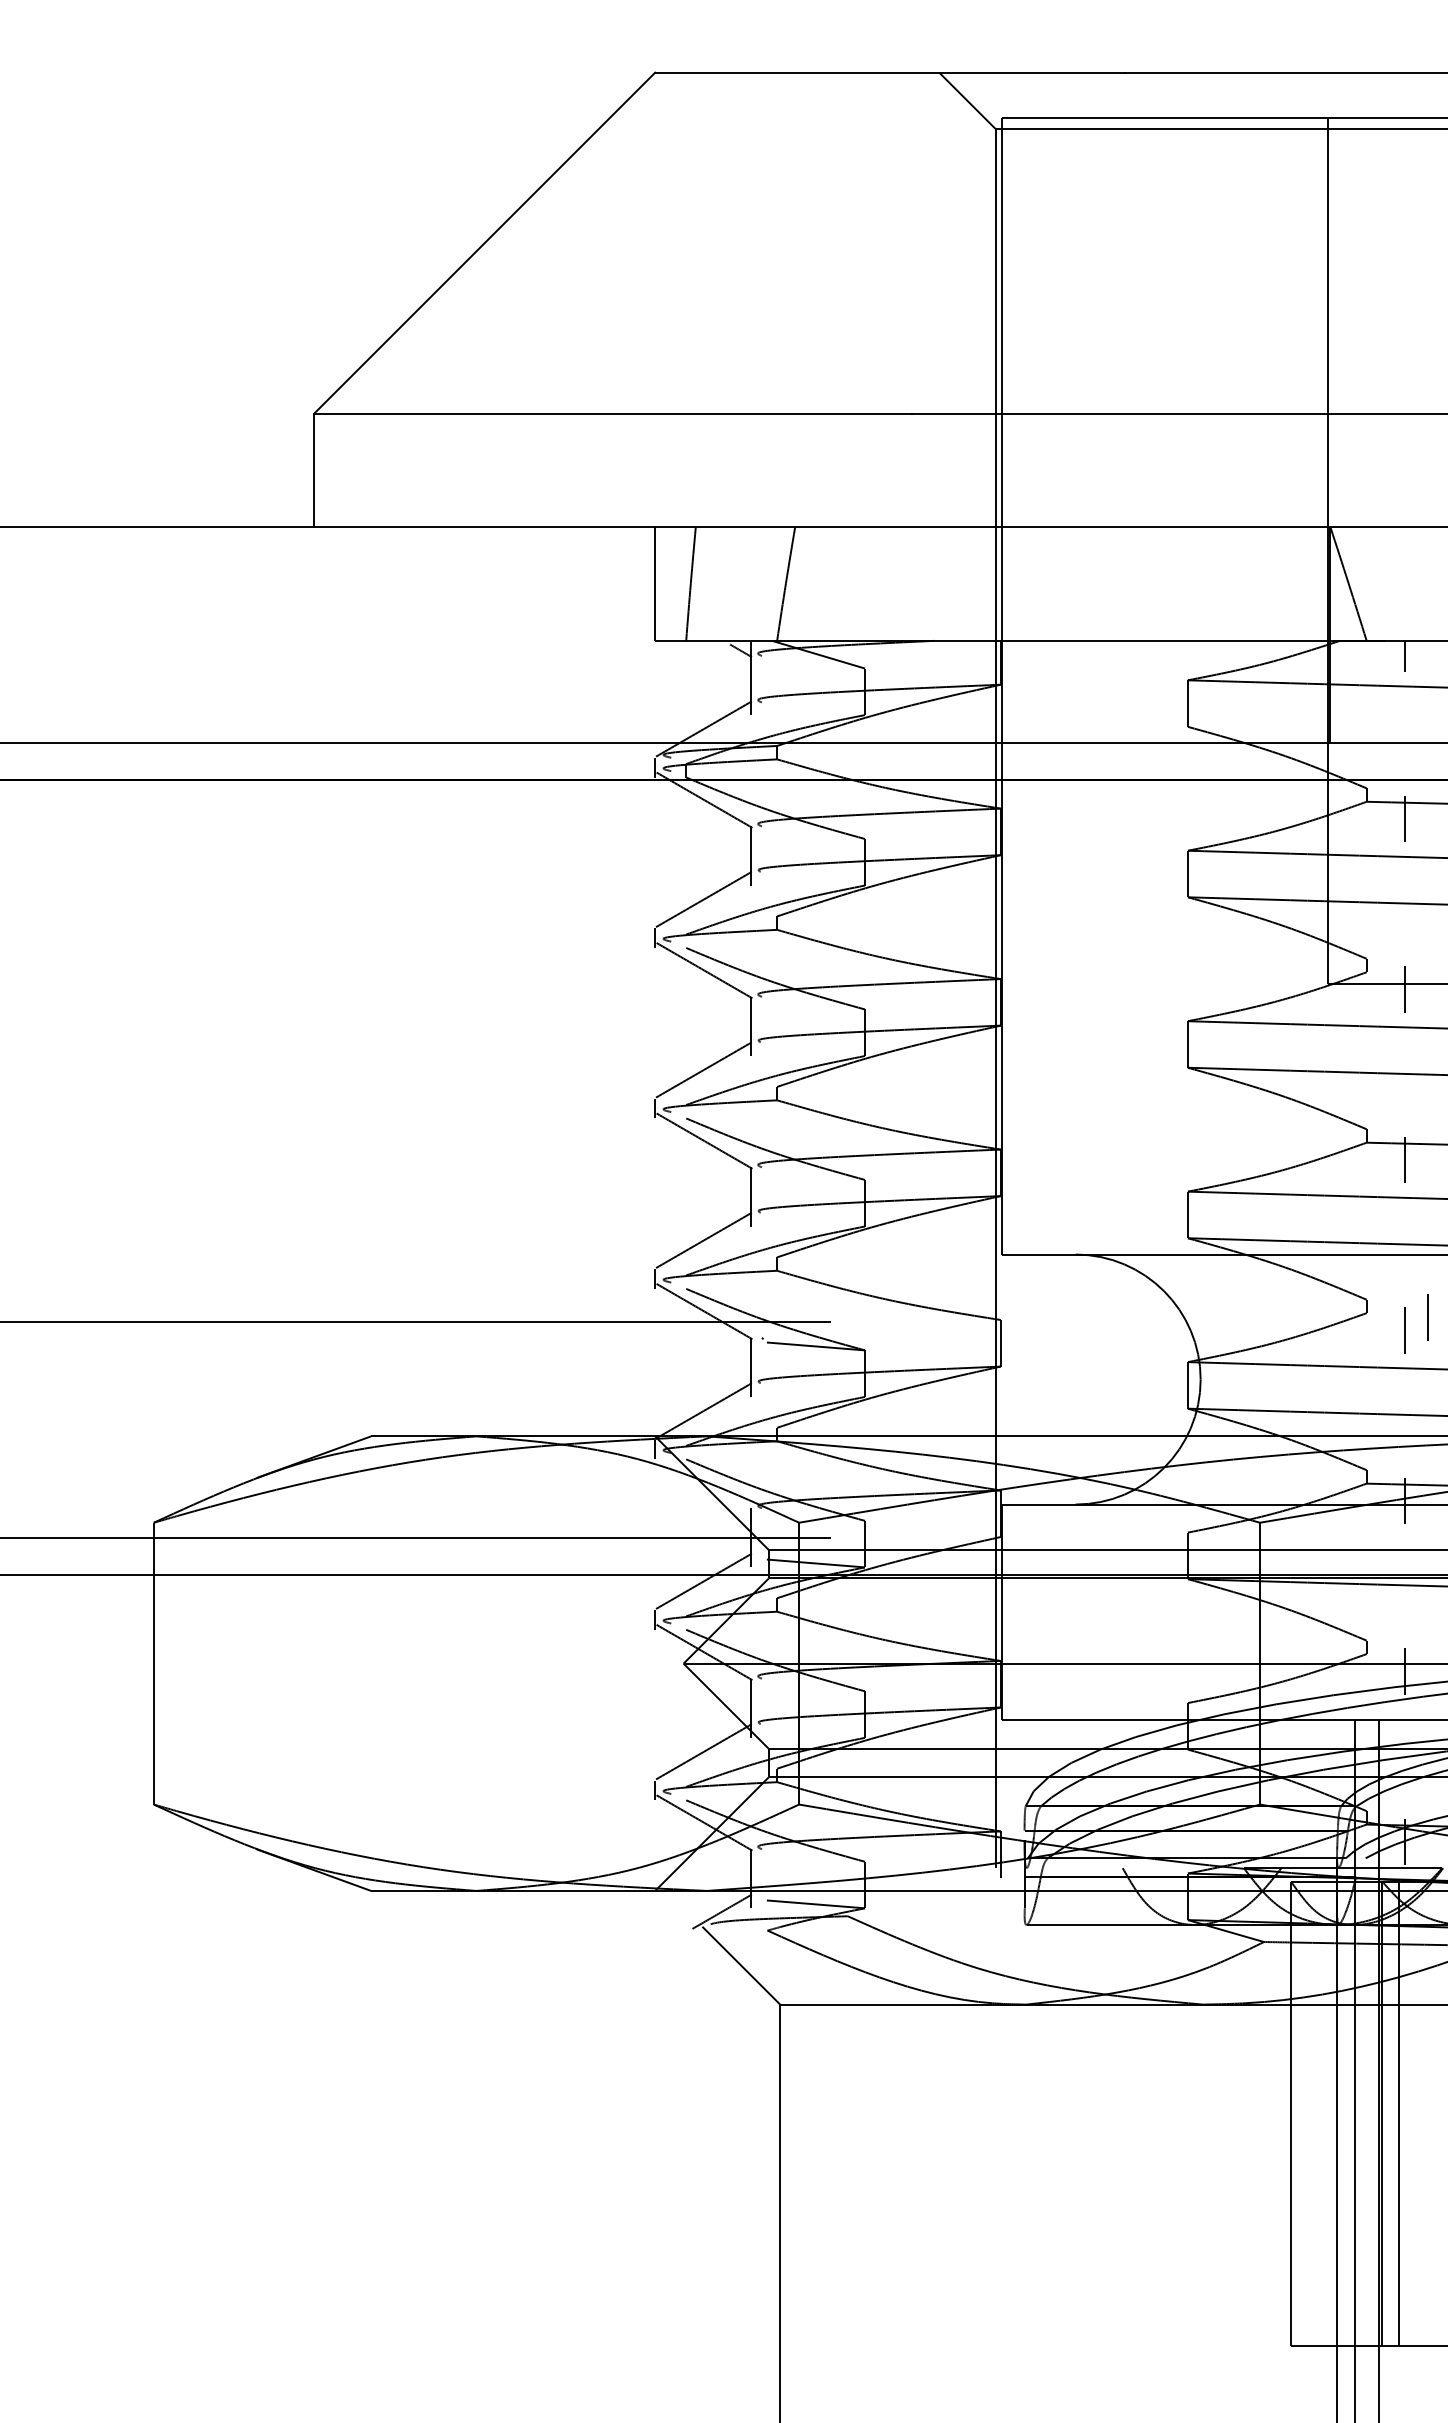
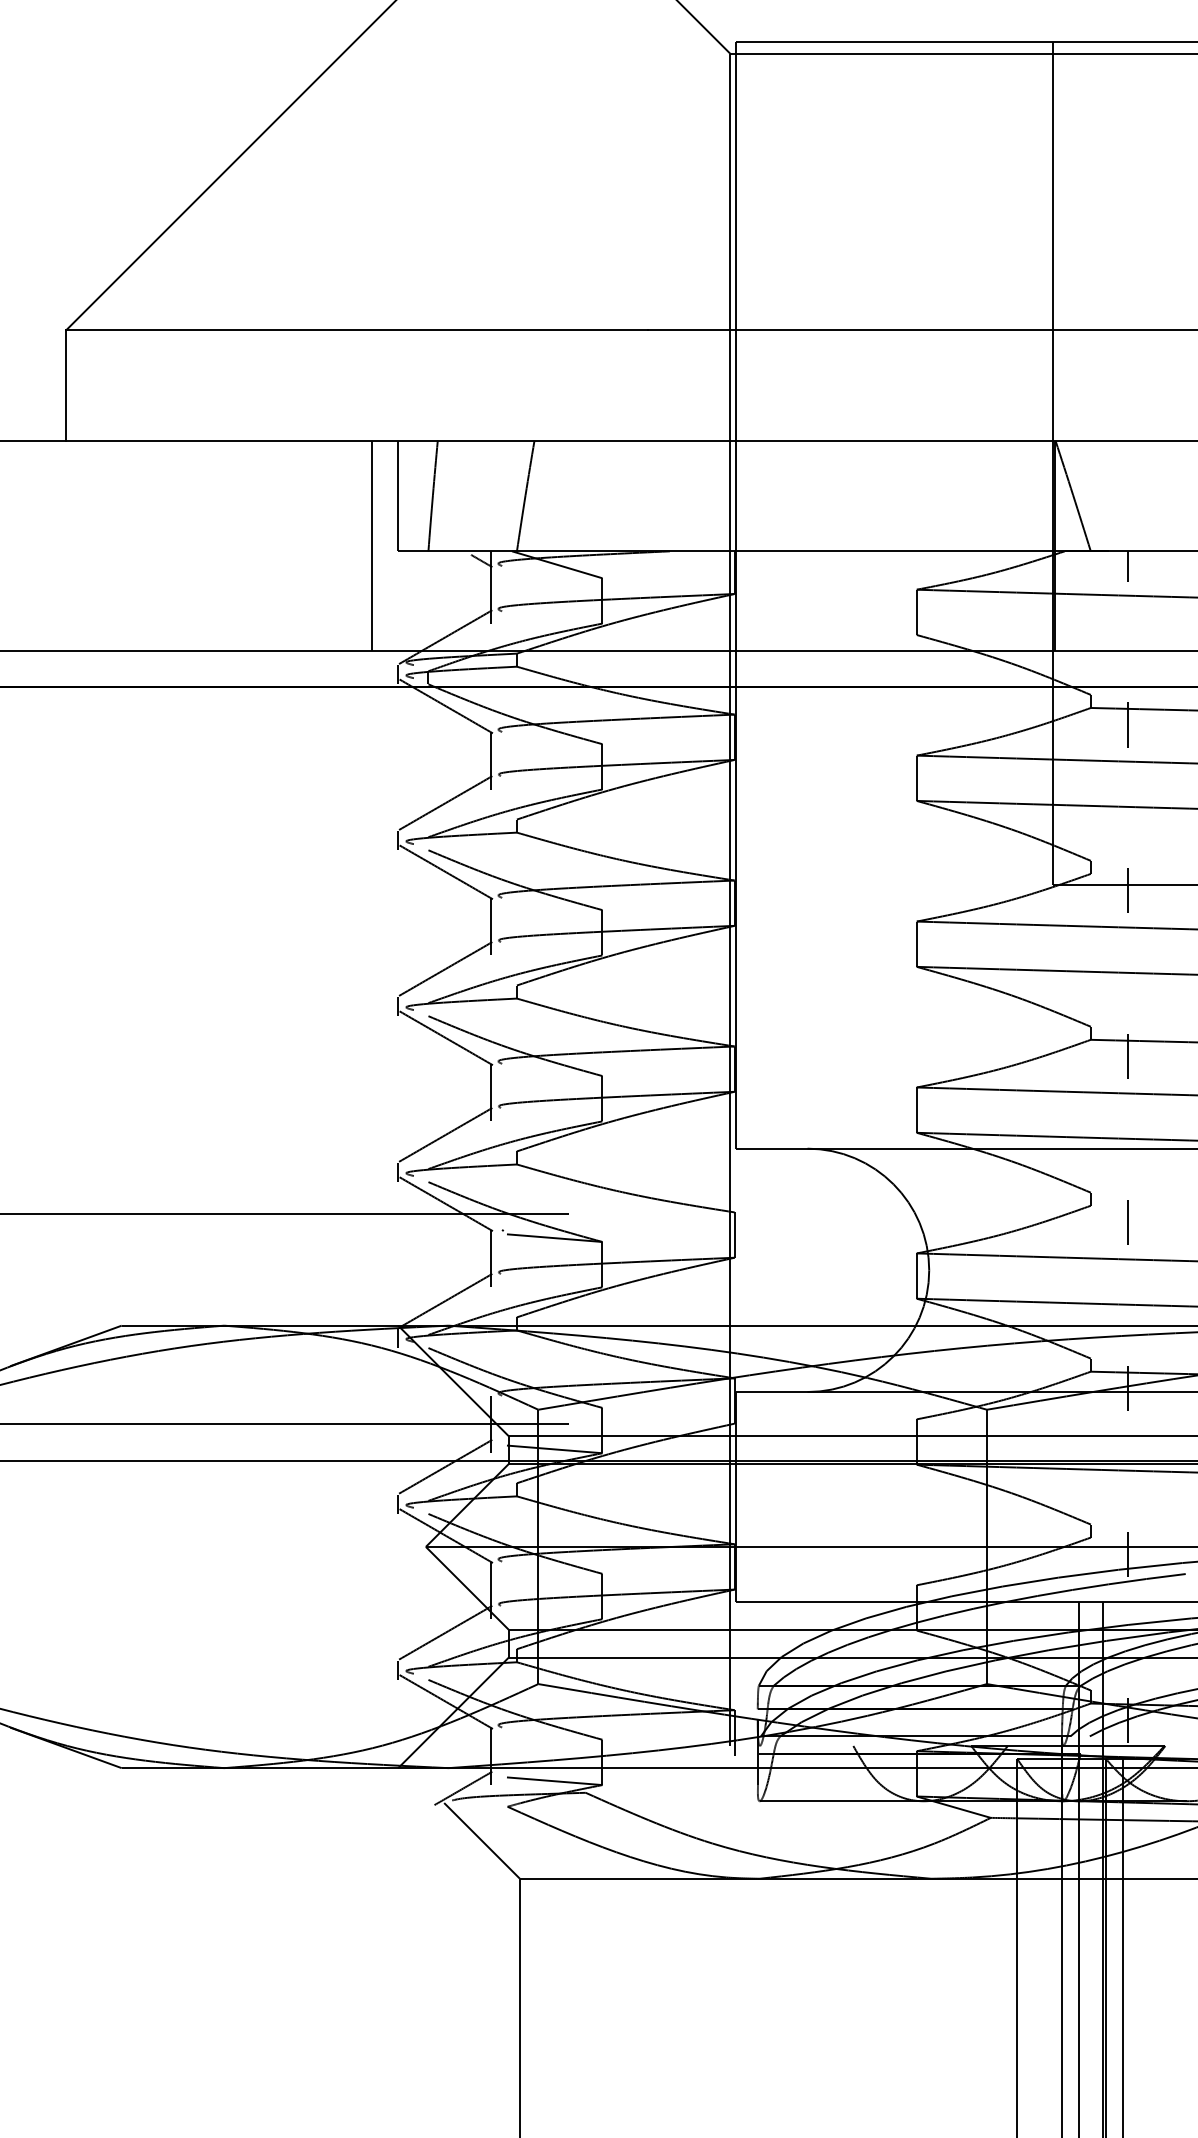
line: (627, 634) -> (371, 545), added
line: (1427, 1317) -> (1150, 1209), removed

